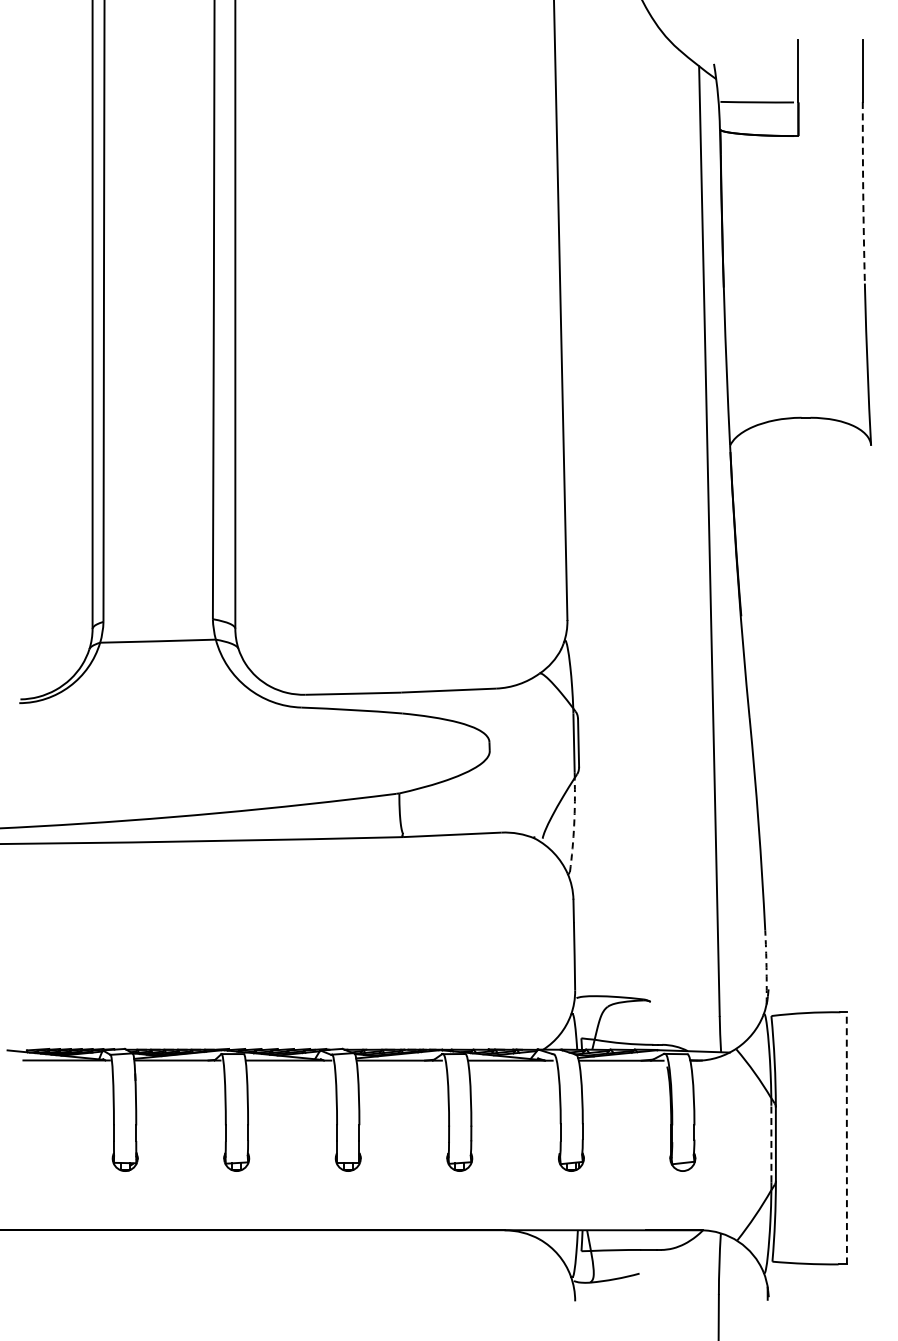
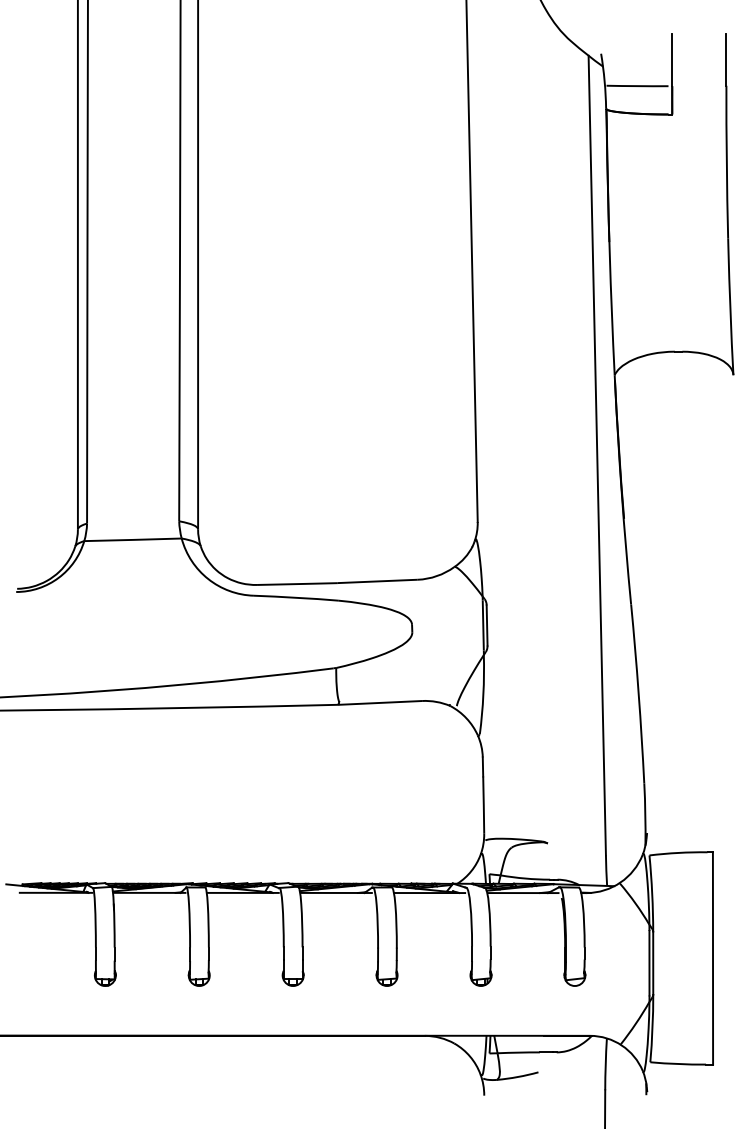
arc: (863, 192) -> (727, 162), dashed -> solid
arc: (574, 825) -> (483, 695), dashed -> solid
arc: (766, 967) -> (645, 814), dashed -> solid
line: (846, 1137) -> (712, 957), dashed -> solid
line: (771, 1143) -> (649, 962), dashed -> solid

